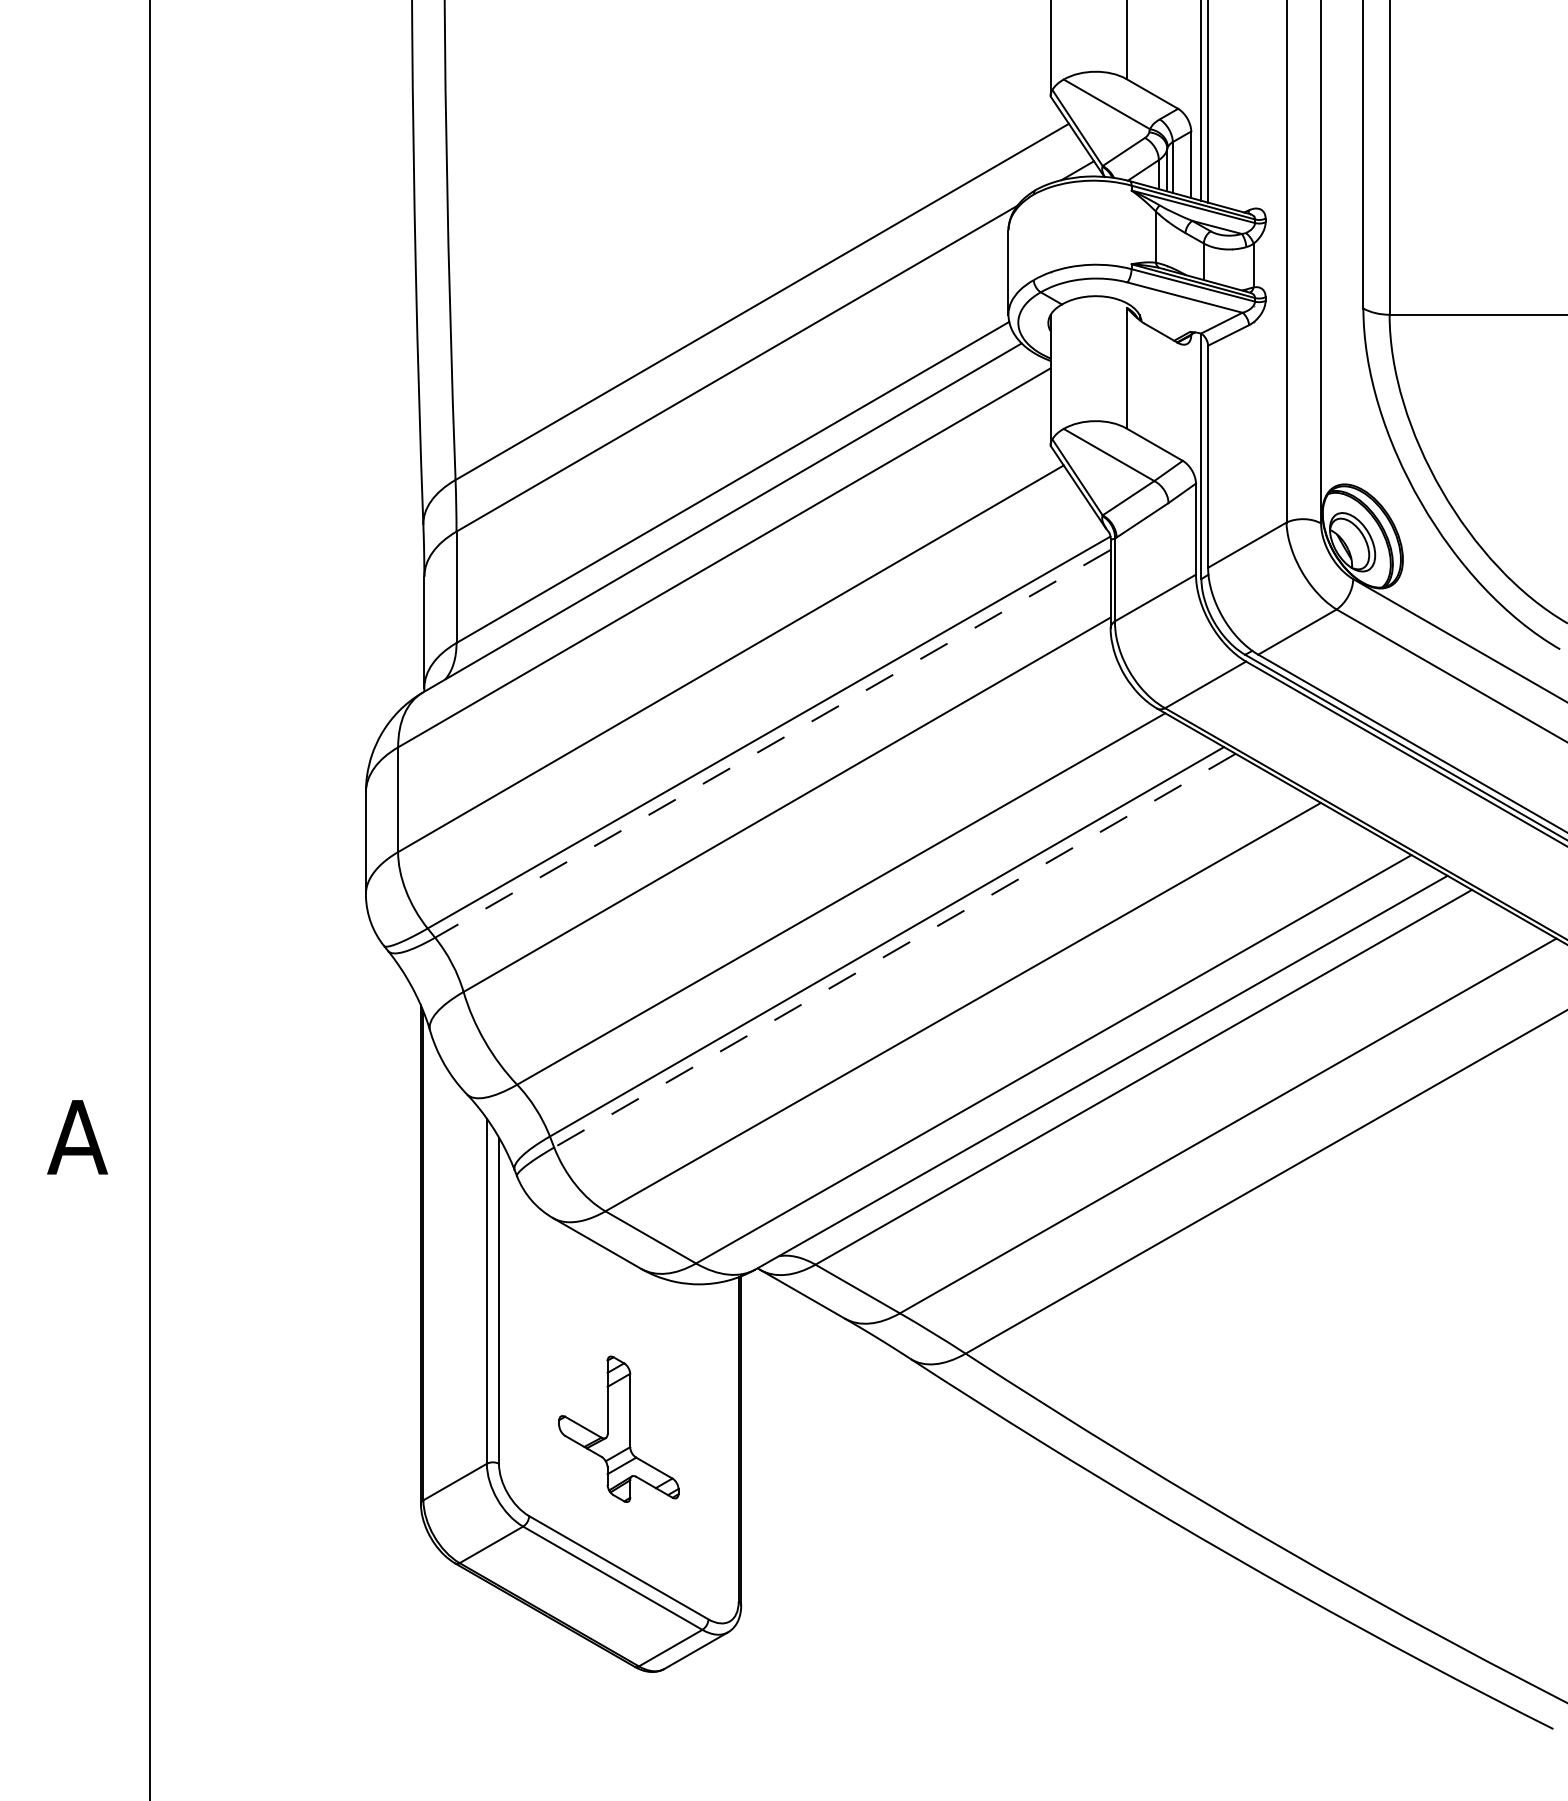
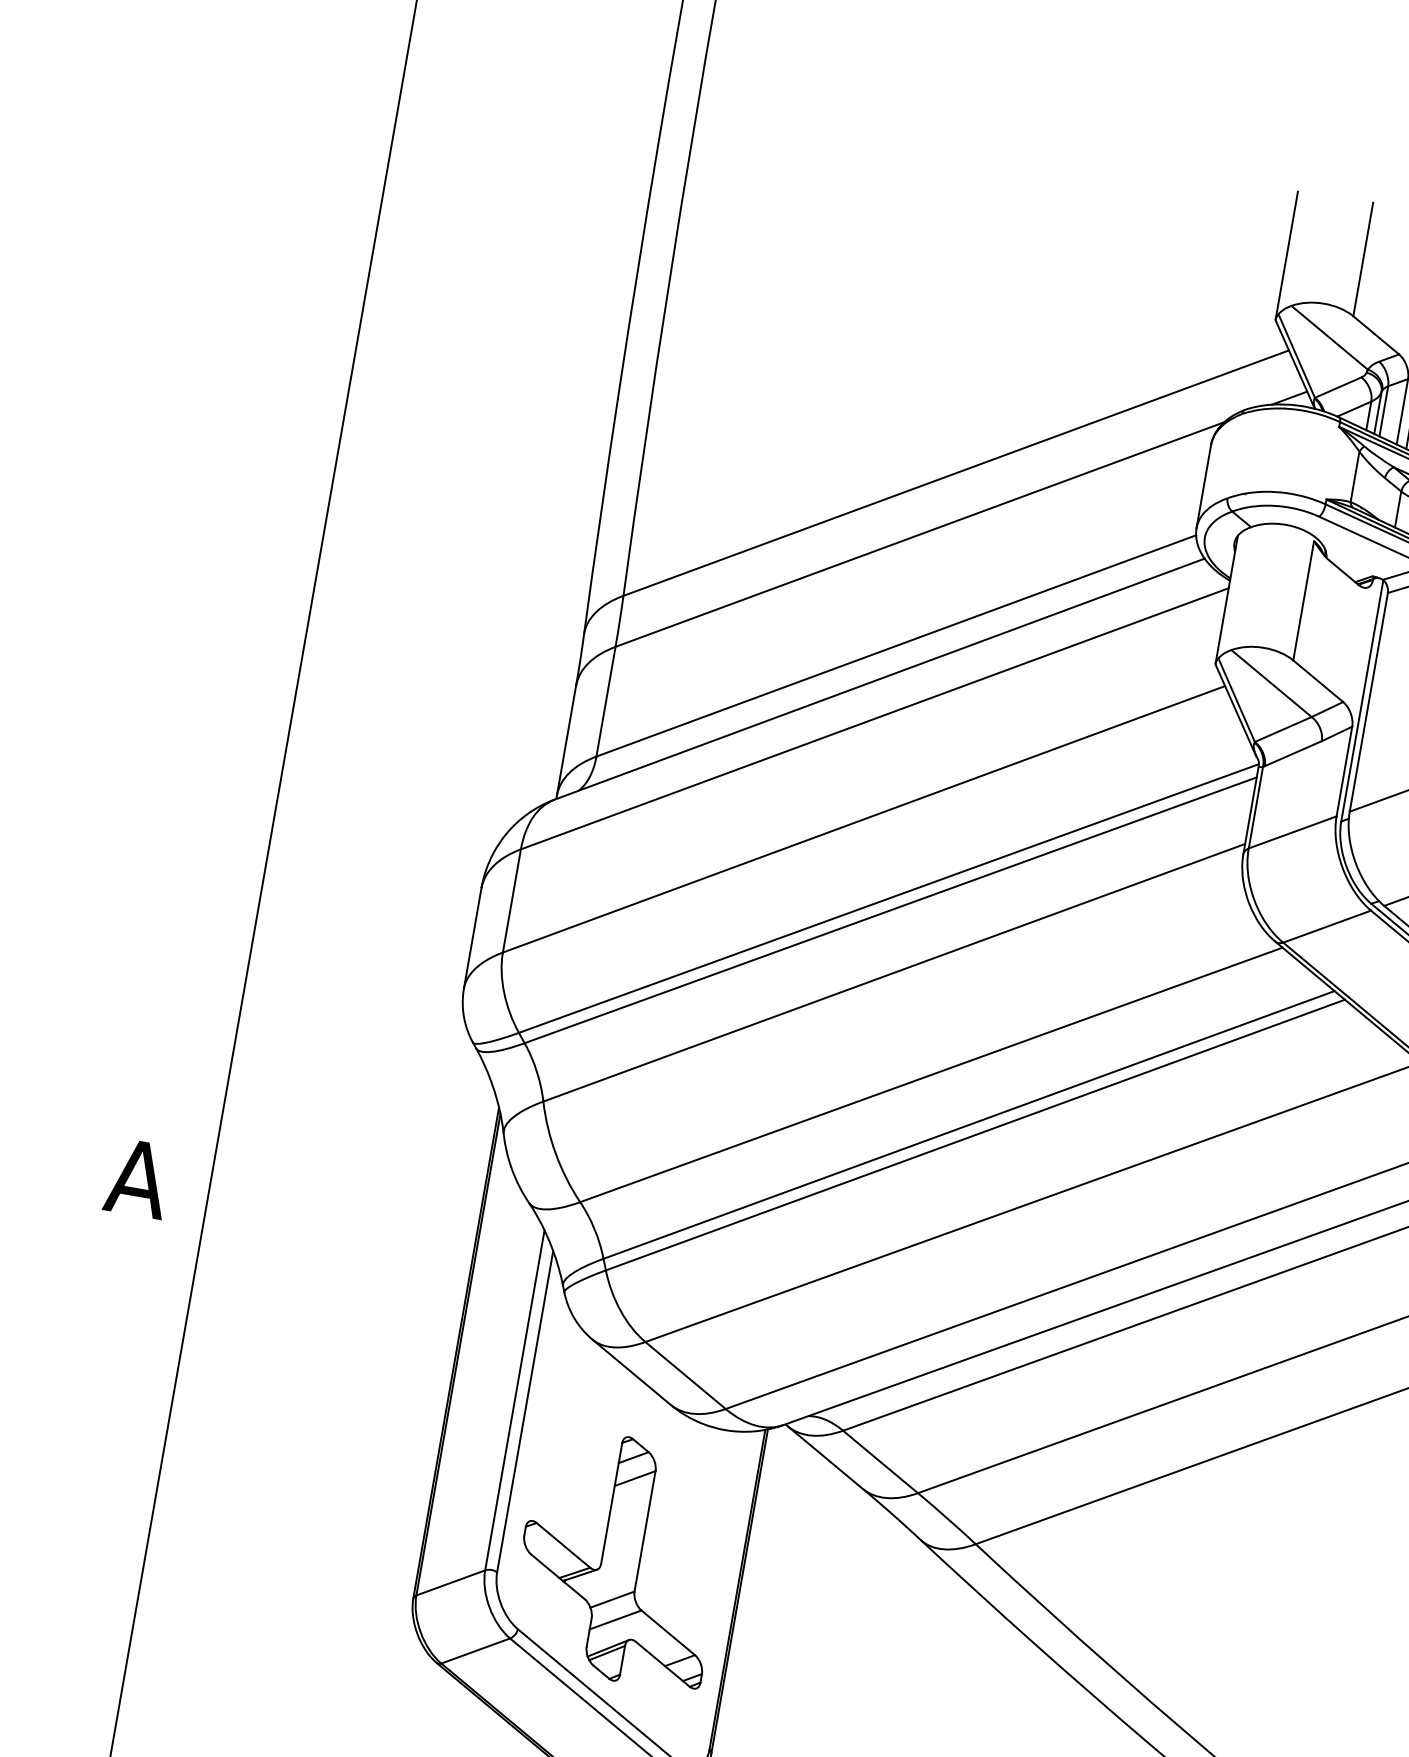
line: (772, 744) -> (890, 910), dashed -> solid
line: (894, 950) -> (974, 1134), dashed -> solid
part: (618, 1429) -> (620, 1559), size x1.67

